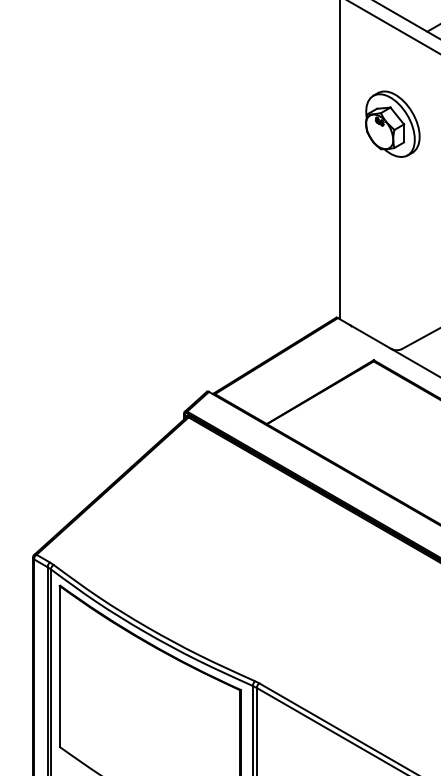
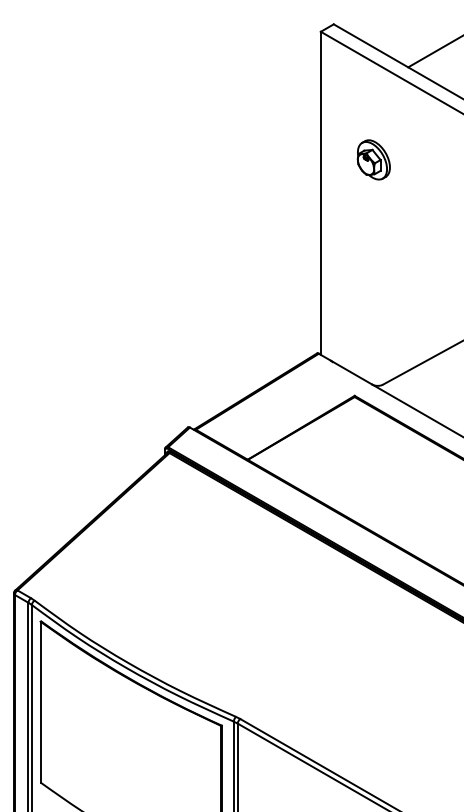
part: (392, 123) -> (373, 159), size x0.6

